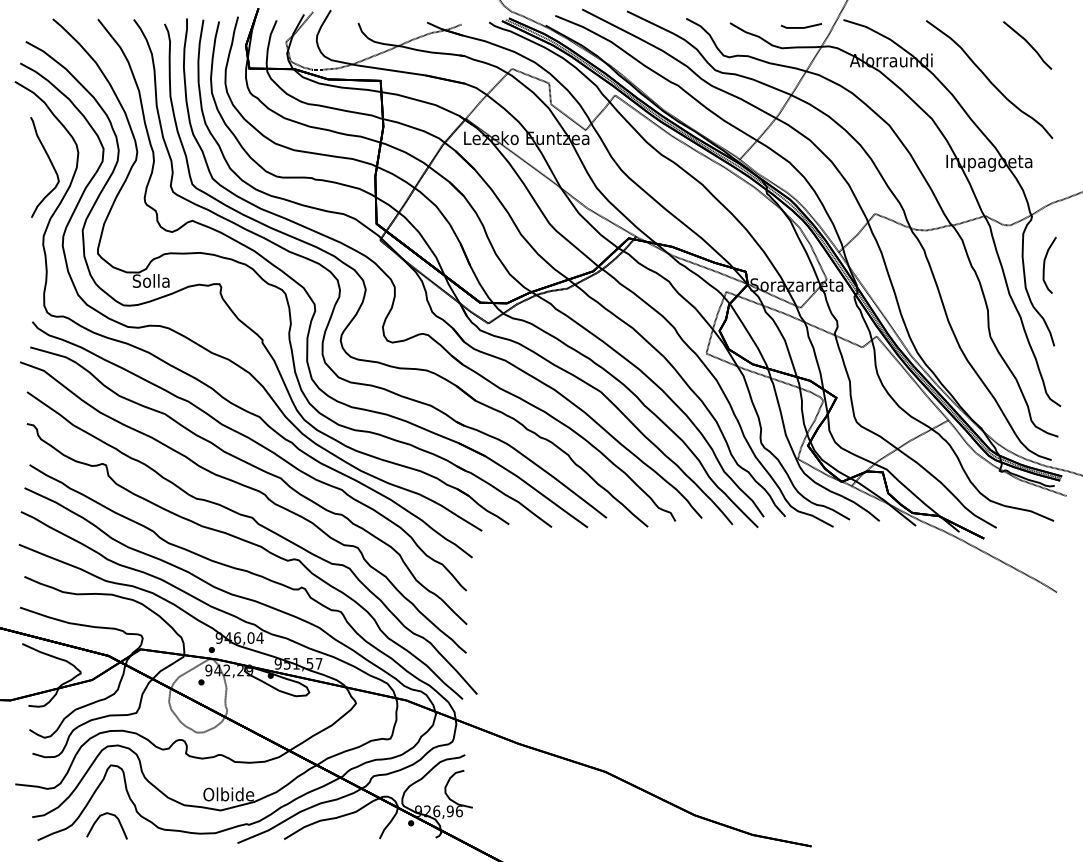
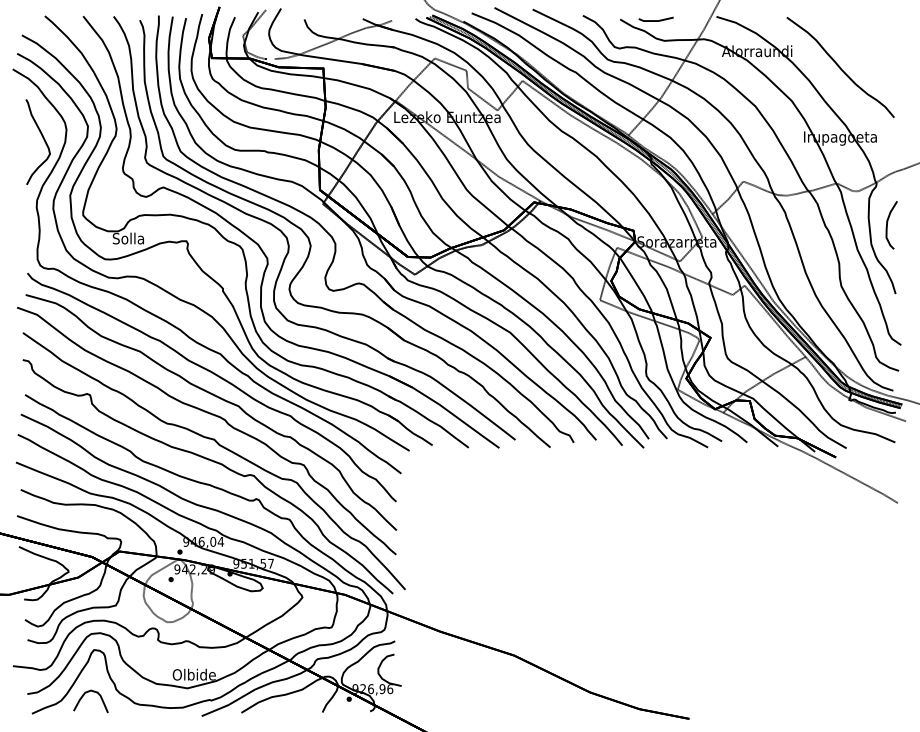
line: (801, 27) -> (656, 20), moved
line: (1028, 44) -> (873, 37), removed

